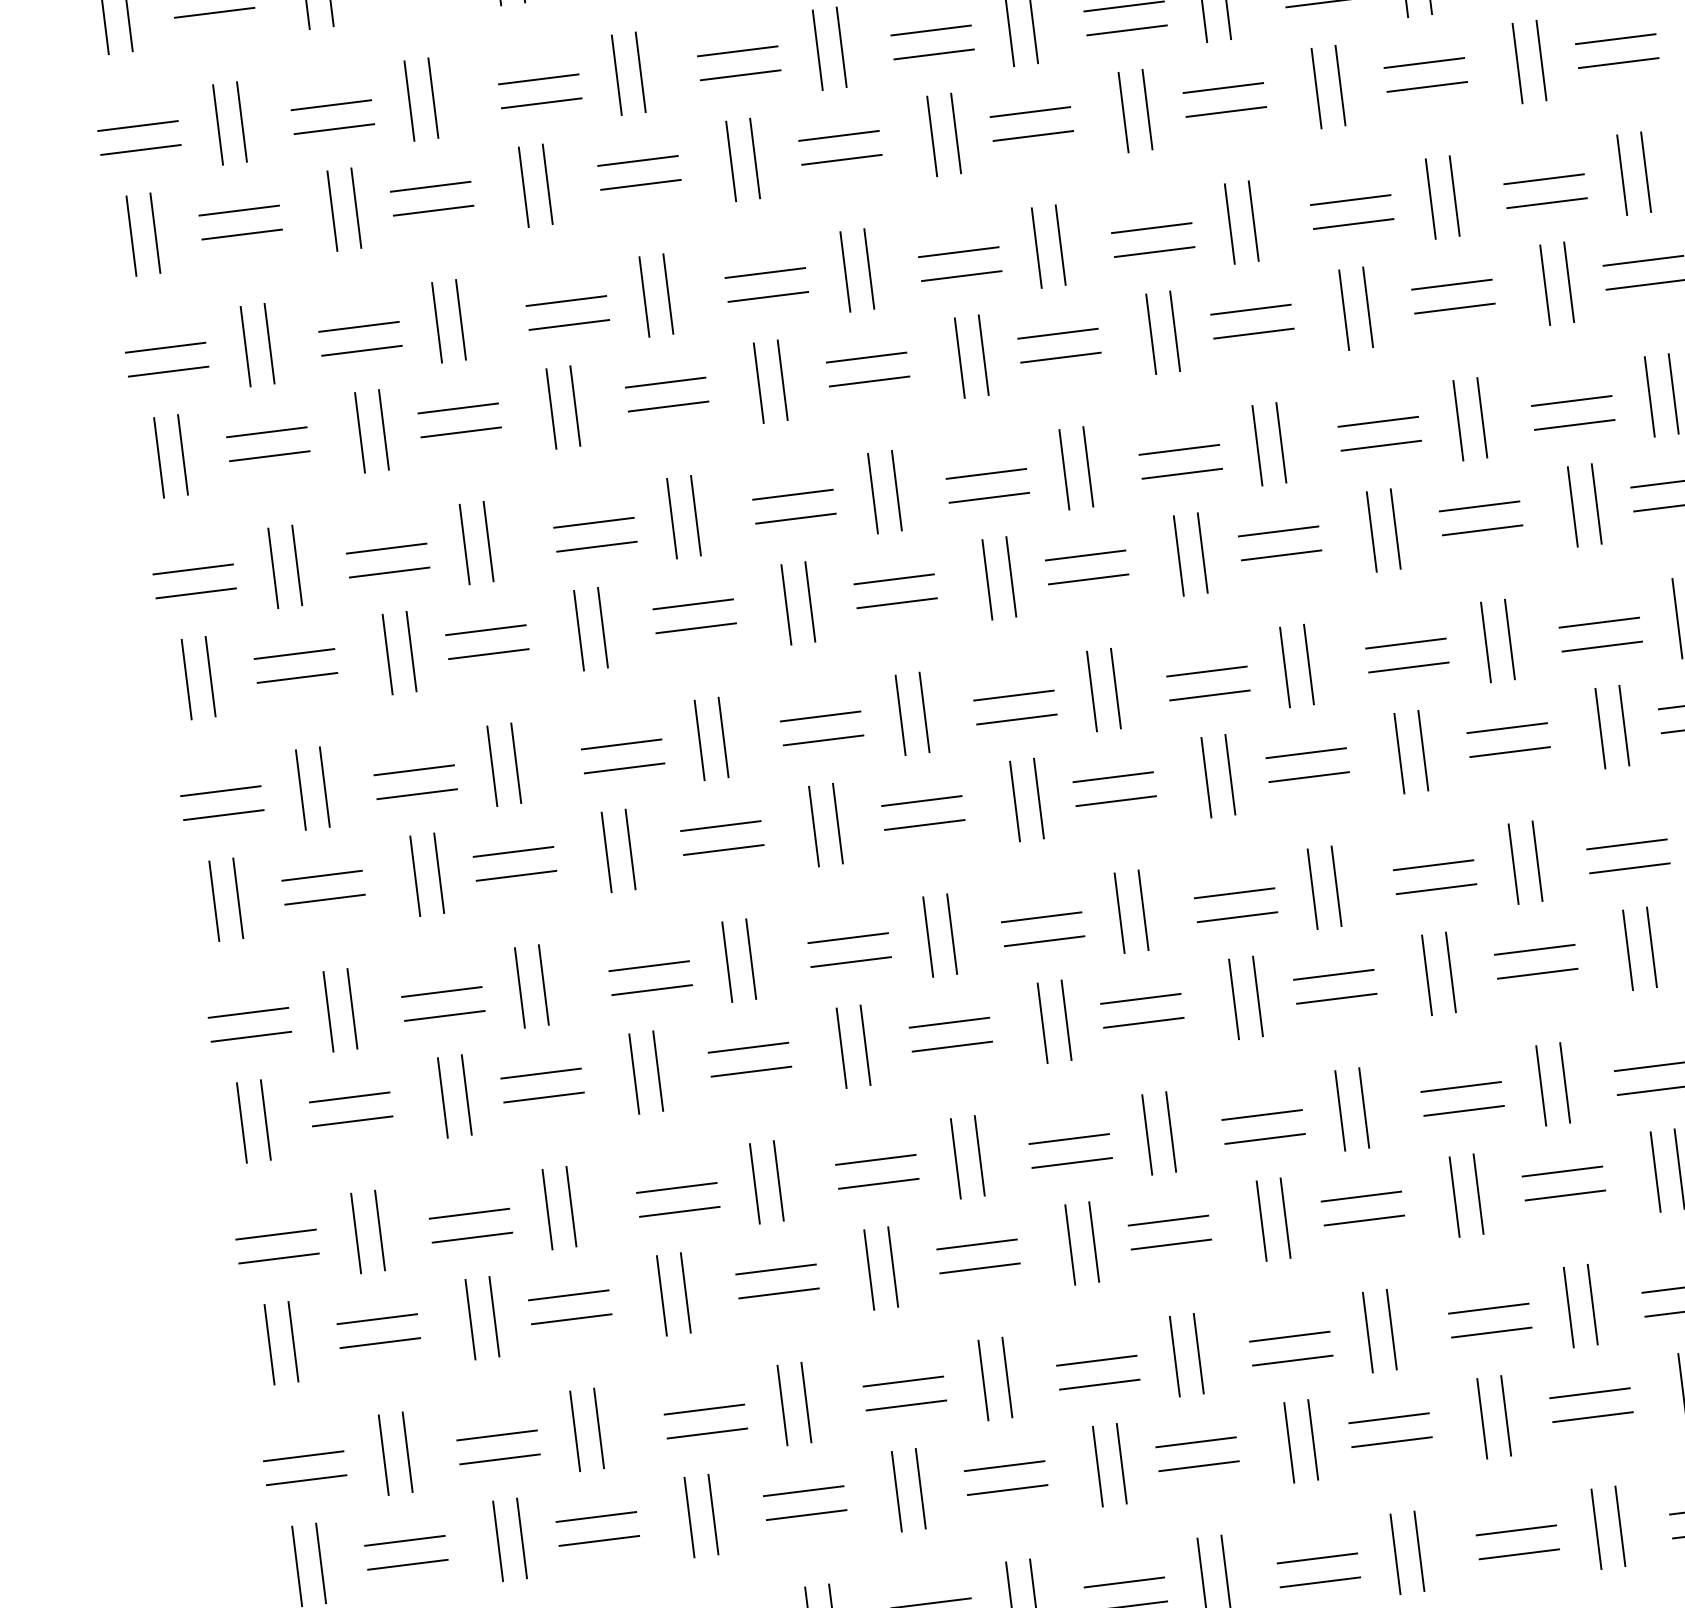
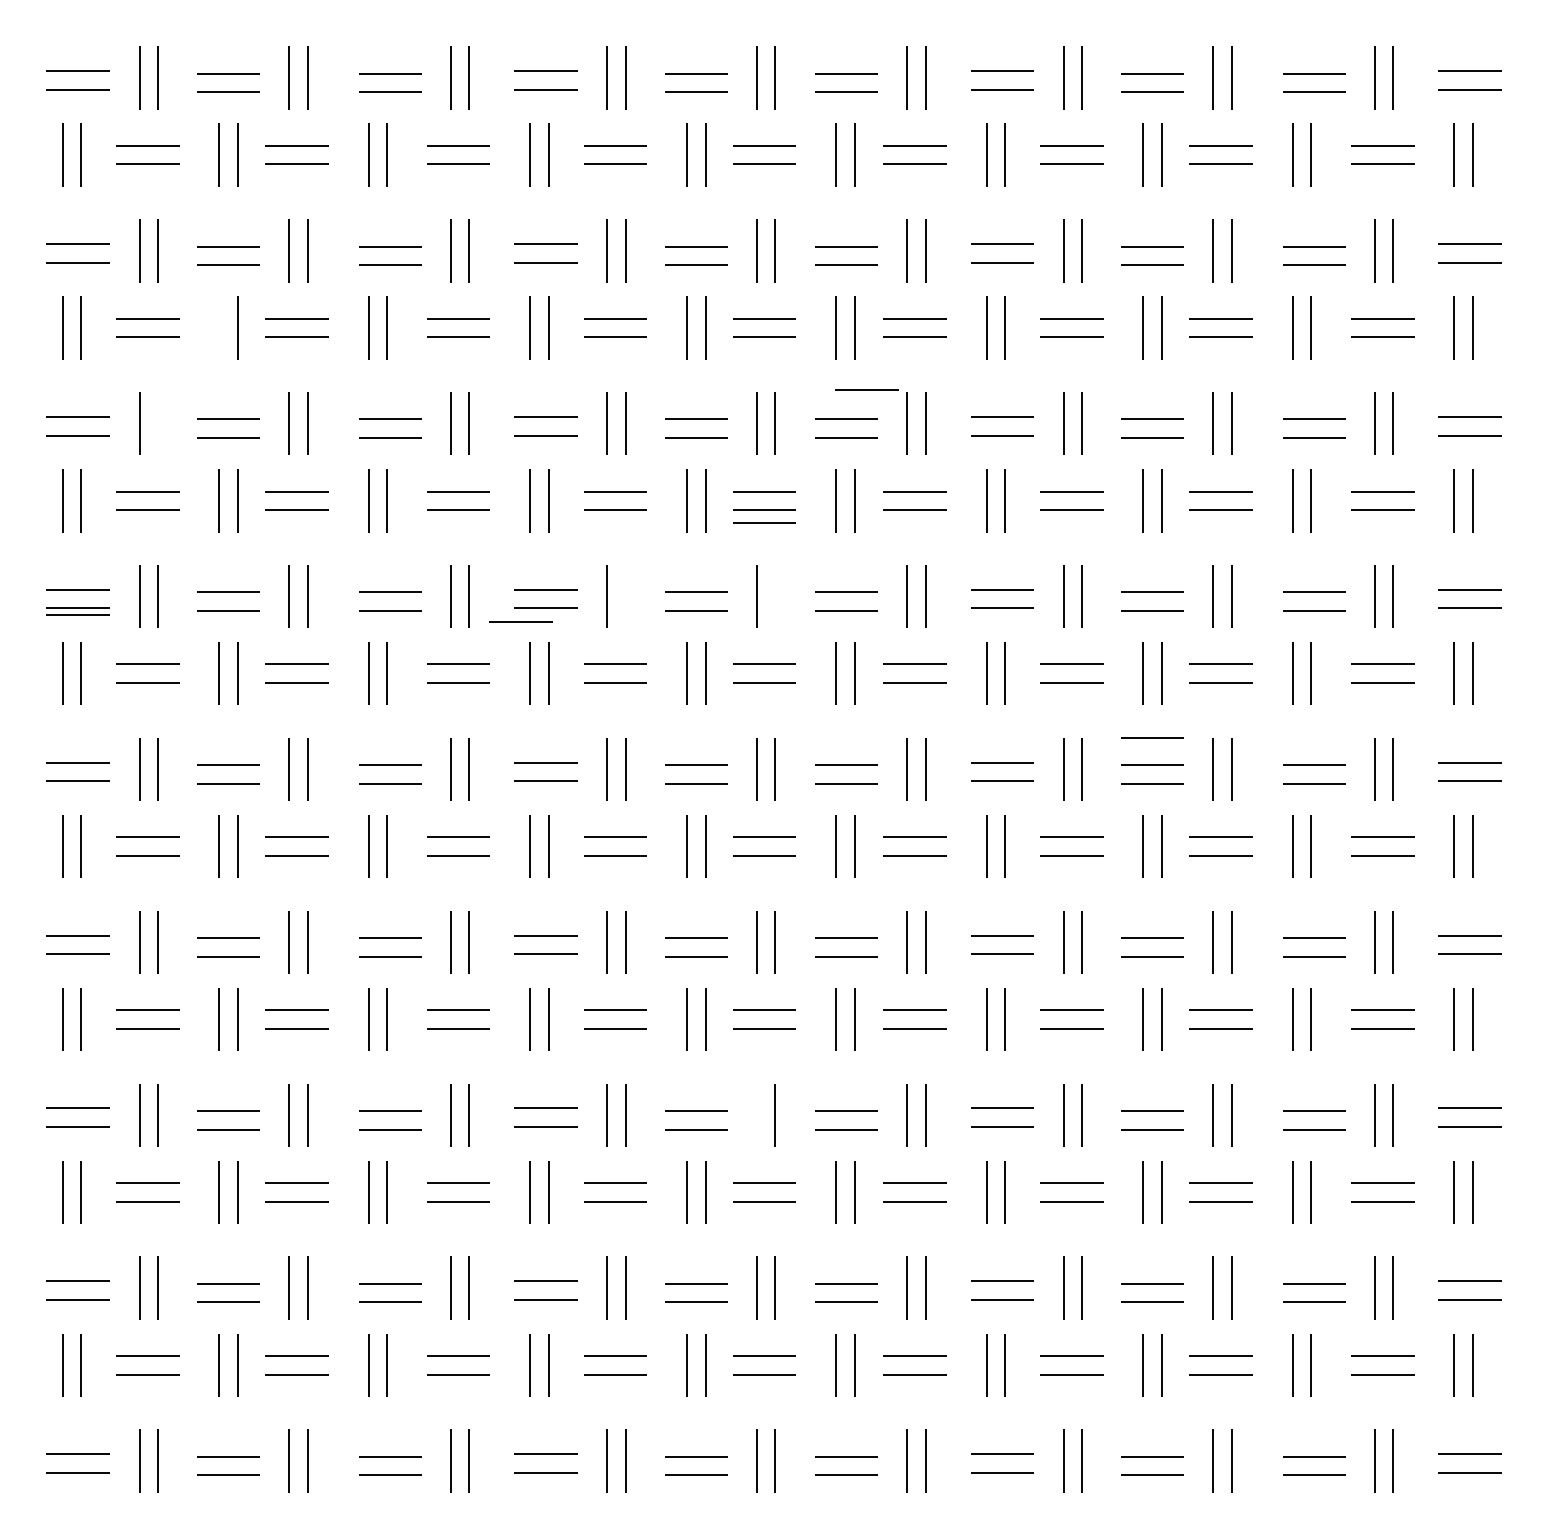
line: (1172, 186) -> (866, 389), added
line: (331, 210) -> (218, 327), removed
line: (268, 343) -> (157, 423), removed
line: (1062, 373) -> (764, 522), added
line: (1087, 466) -> (774, 596), removed
line: (896, 490) -> (625, 596), removed
line: (765, 539) -> (520, 621), added
line: (1594, 587) -> (1152, 737), added
line: (196, 601) -> (77, 614), added
line: (1147, 1135) -> (756, 1115), removed

